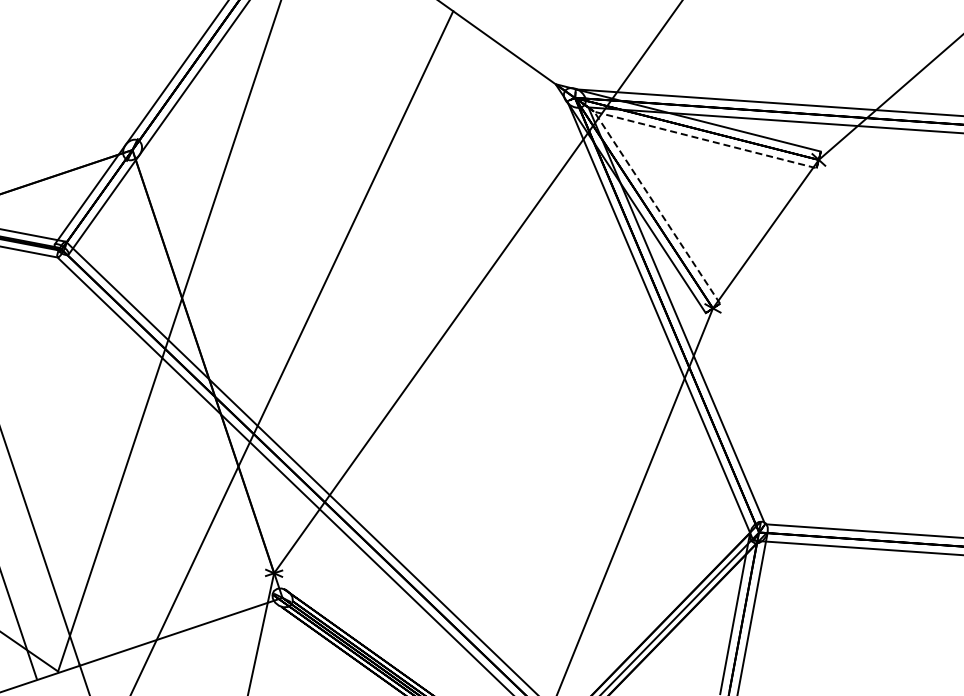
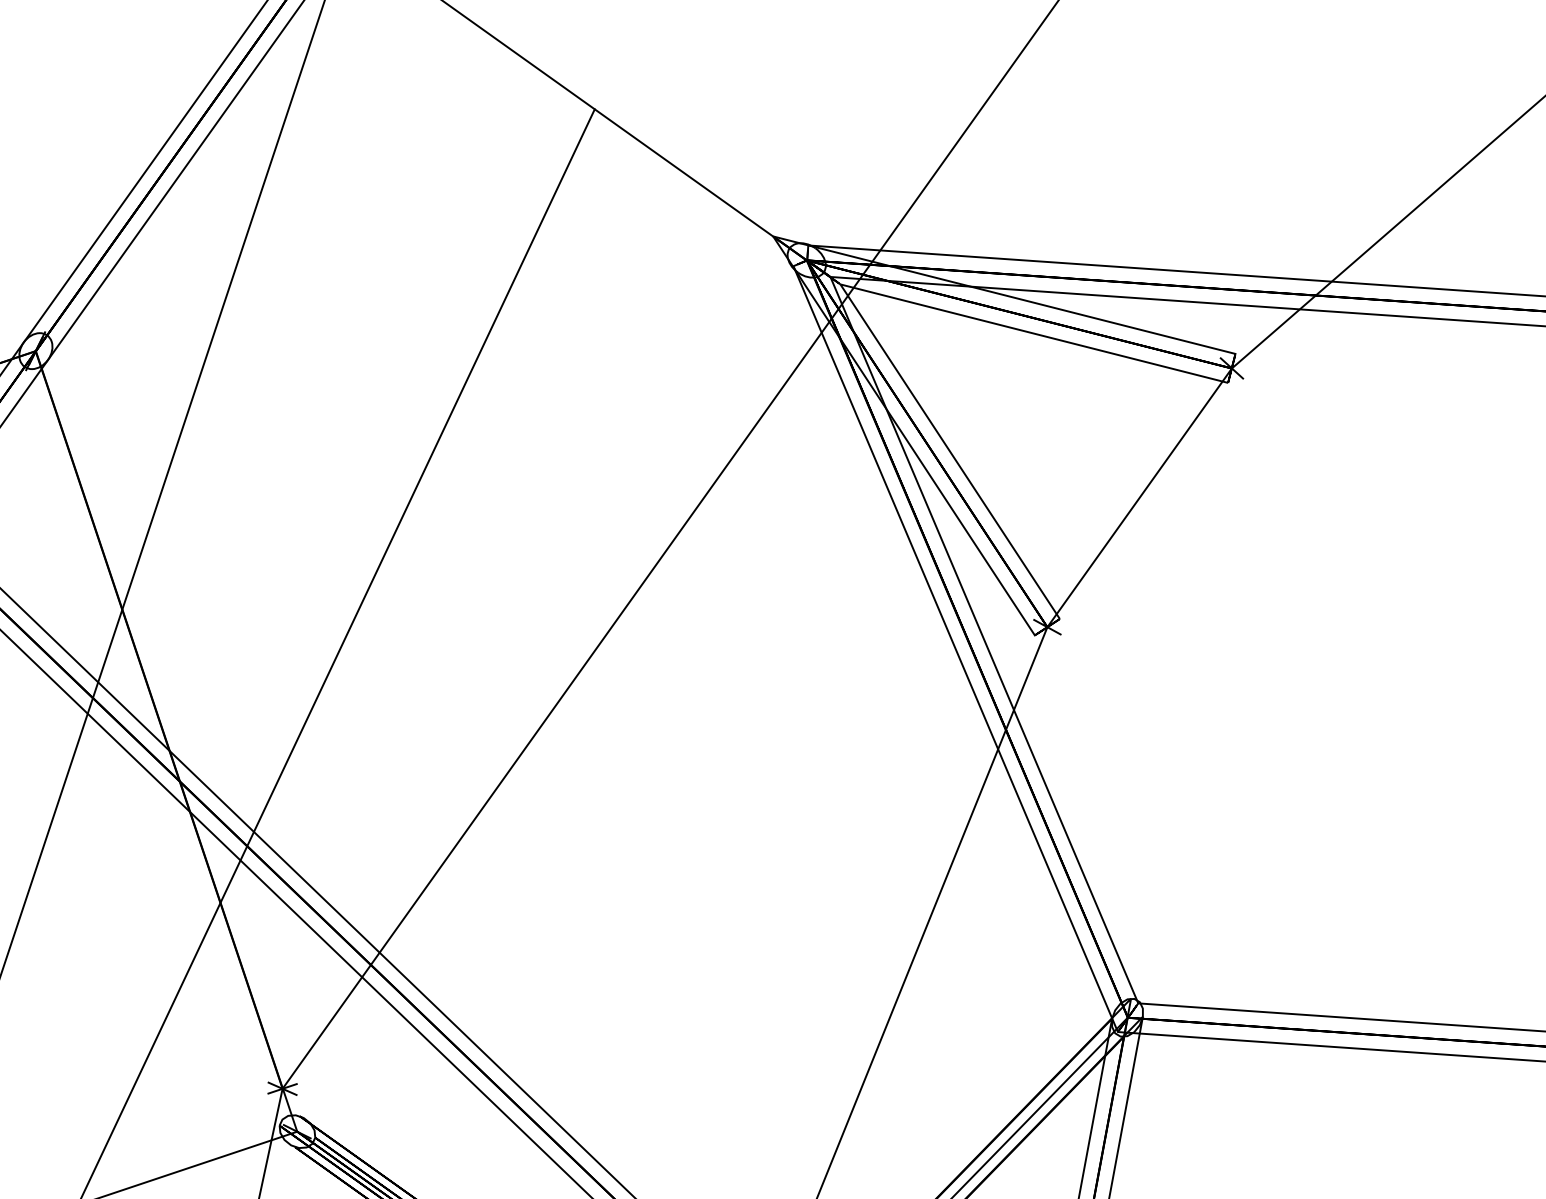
line: (594, 111) -> (840, 284), dashed -> solid

